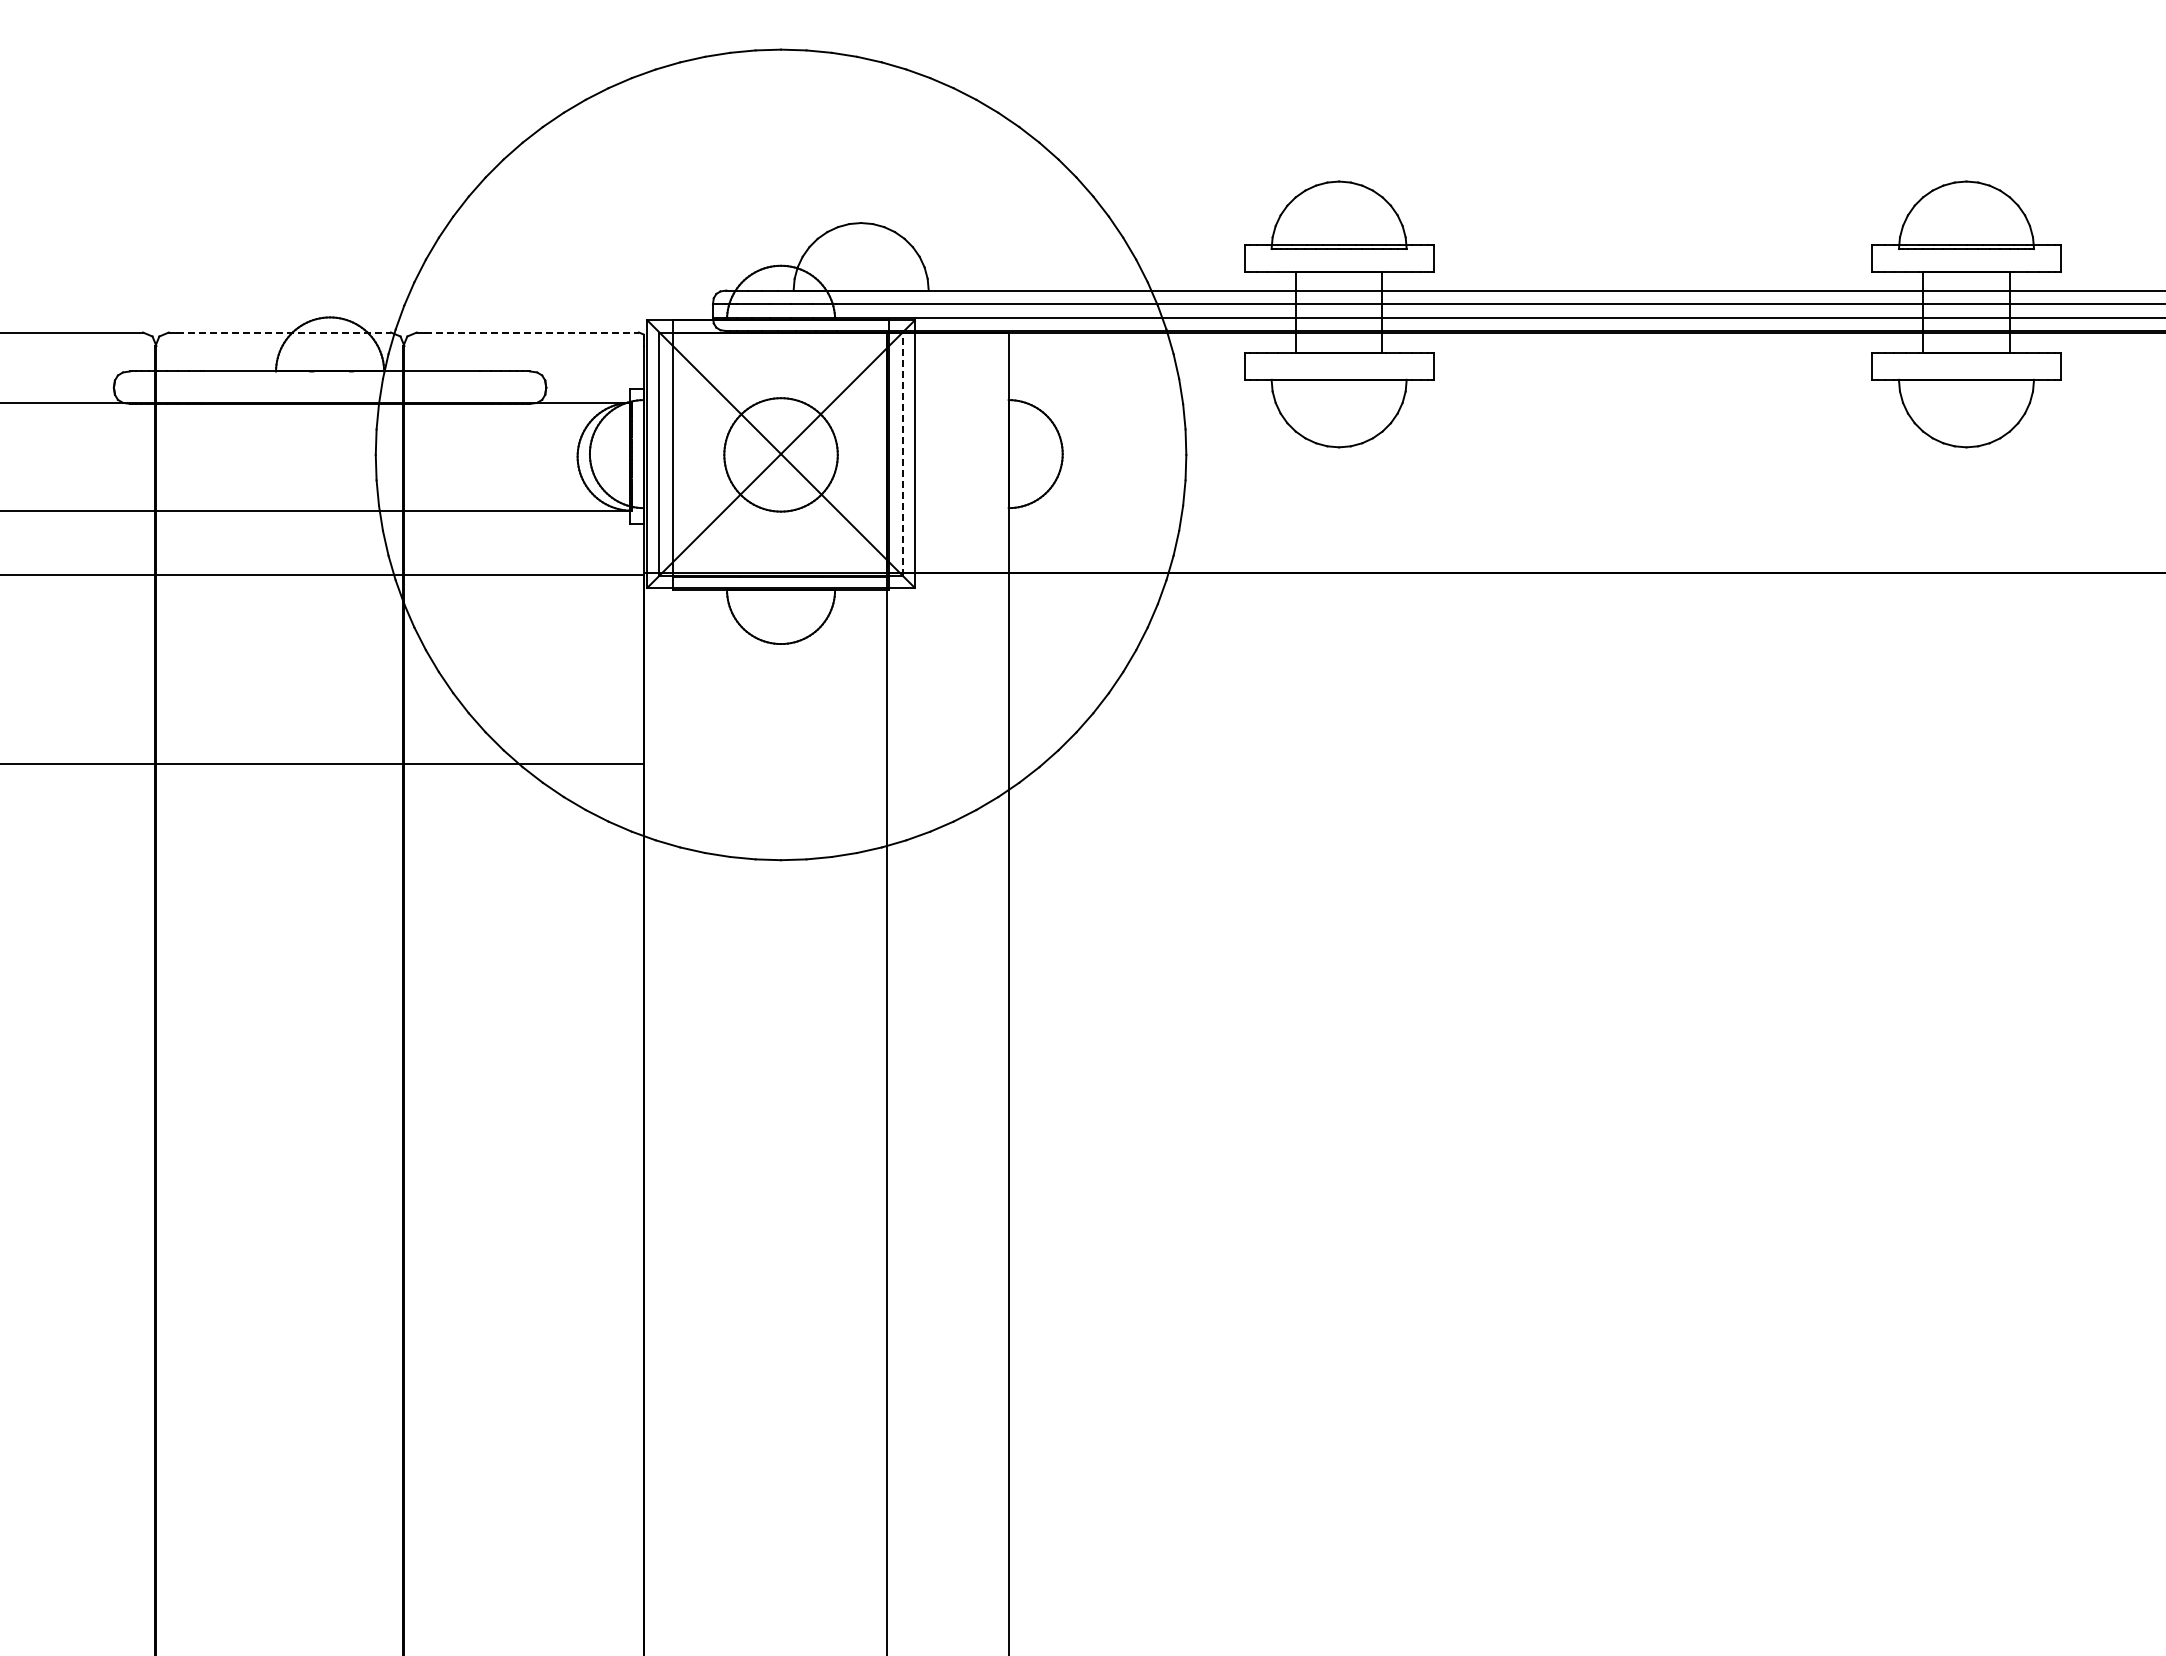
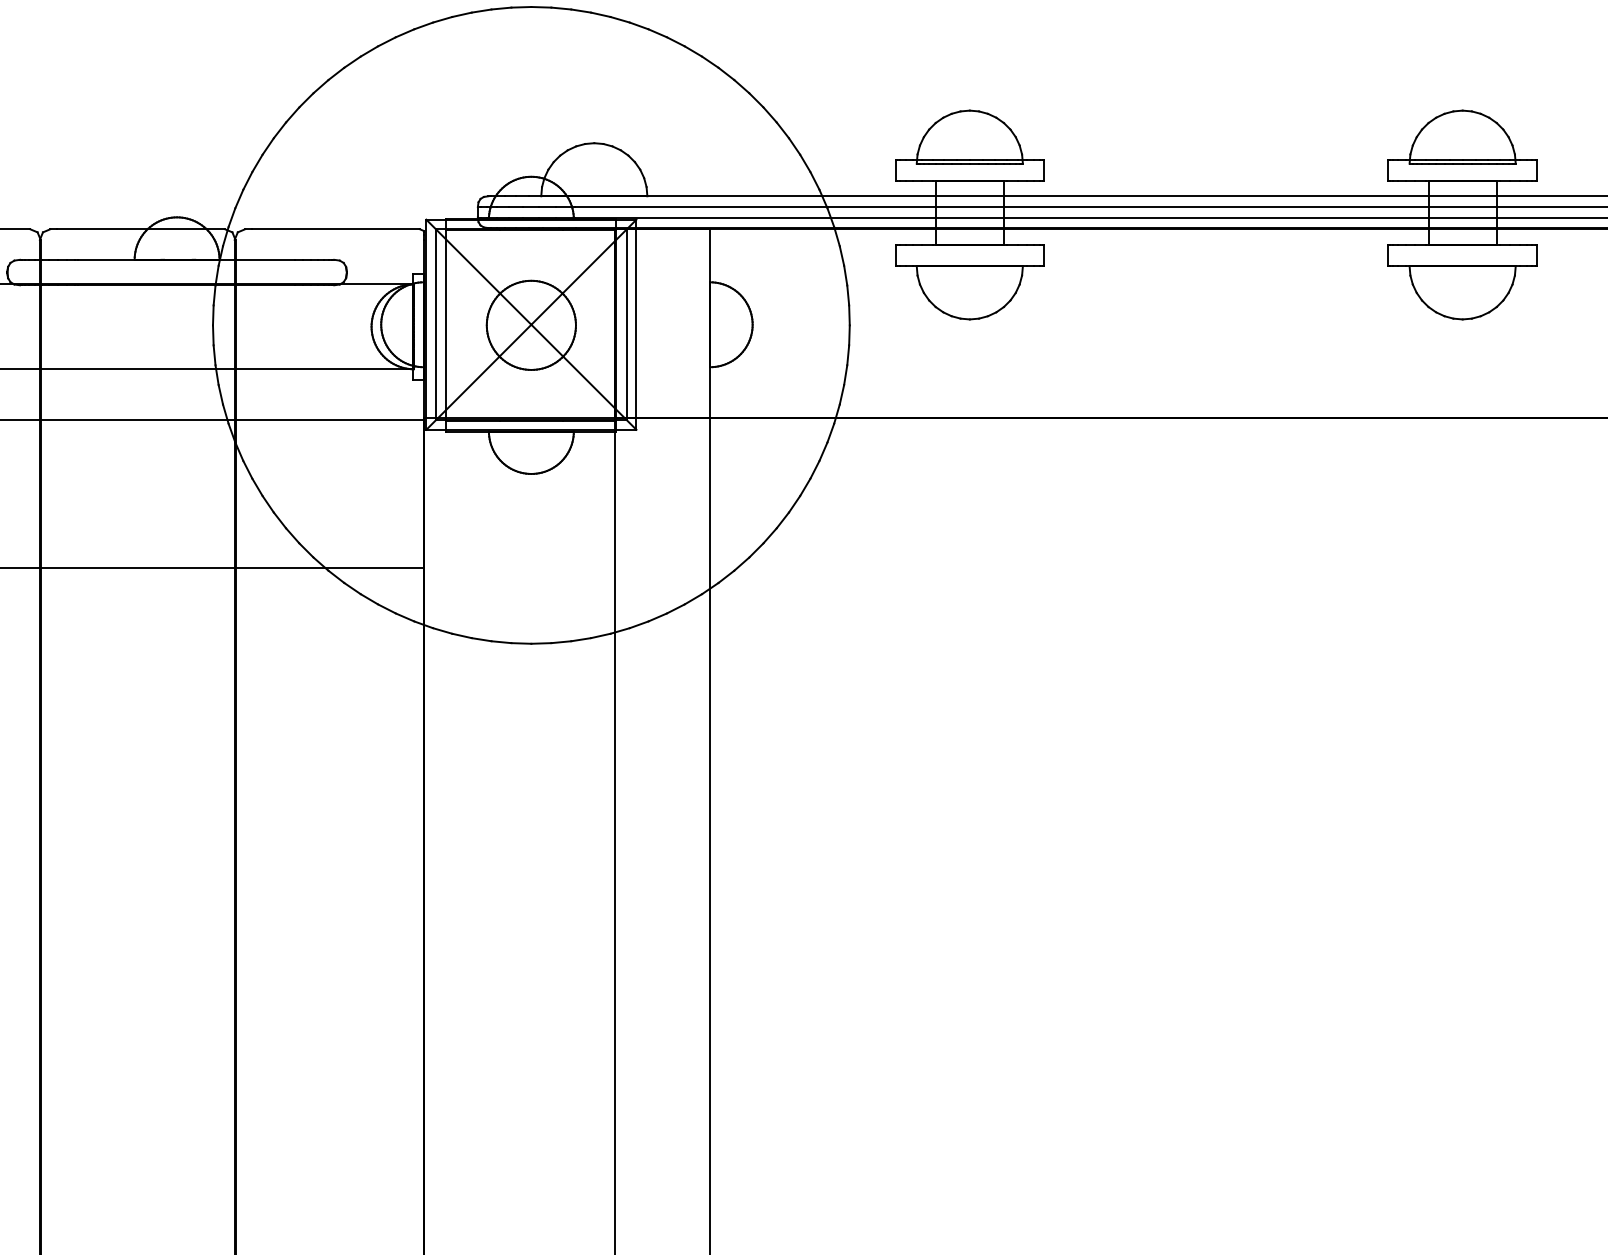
line: (284, 332) -> (141, 229), dashed -> solid
line: (532, 332) -> (336, 229), dashed -> solid
line: (902, 454) -> (626, 325), dashed -> solid

